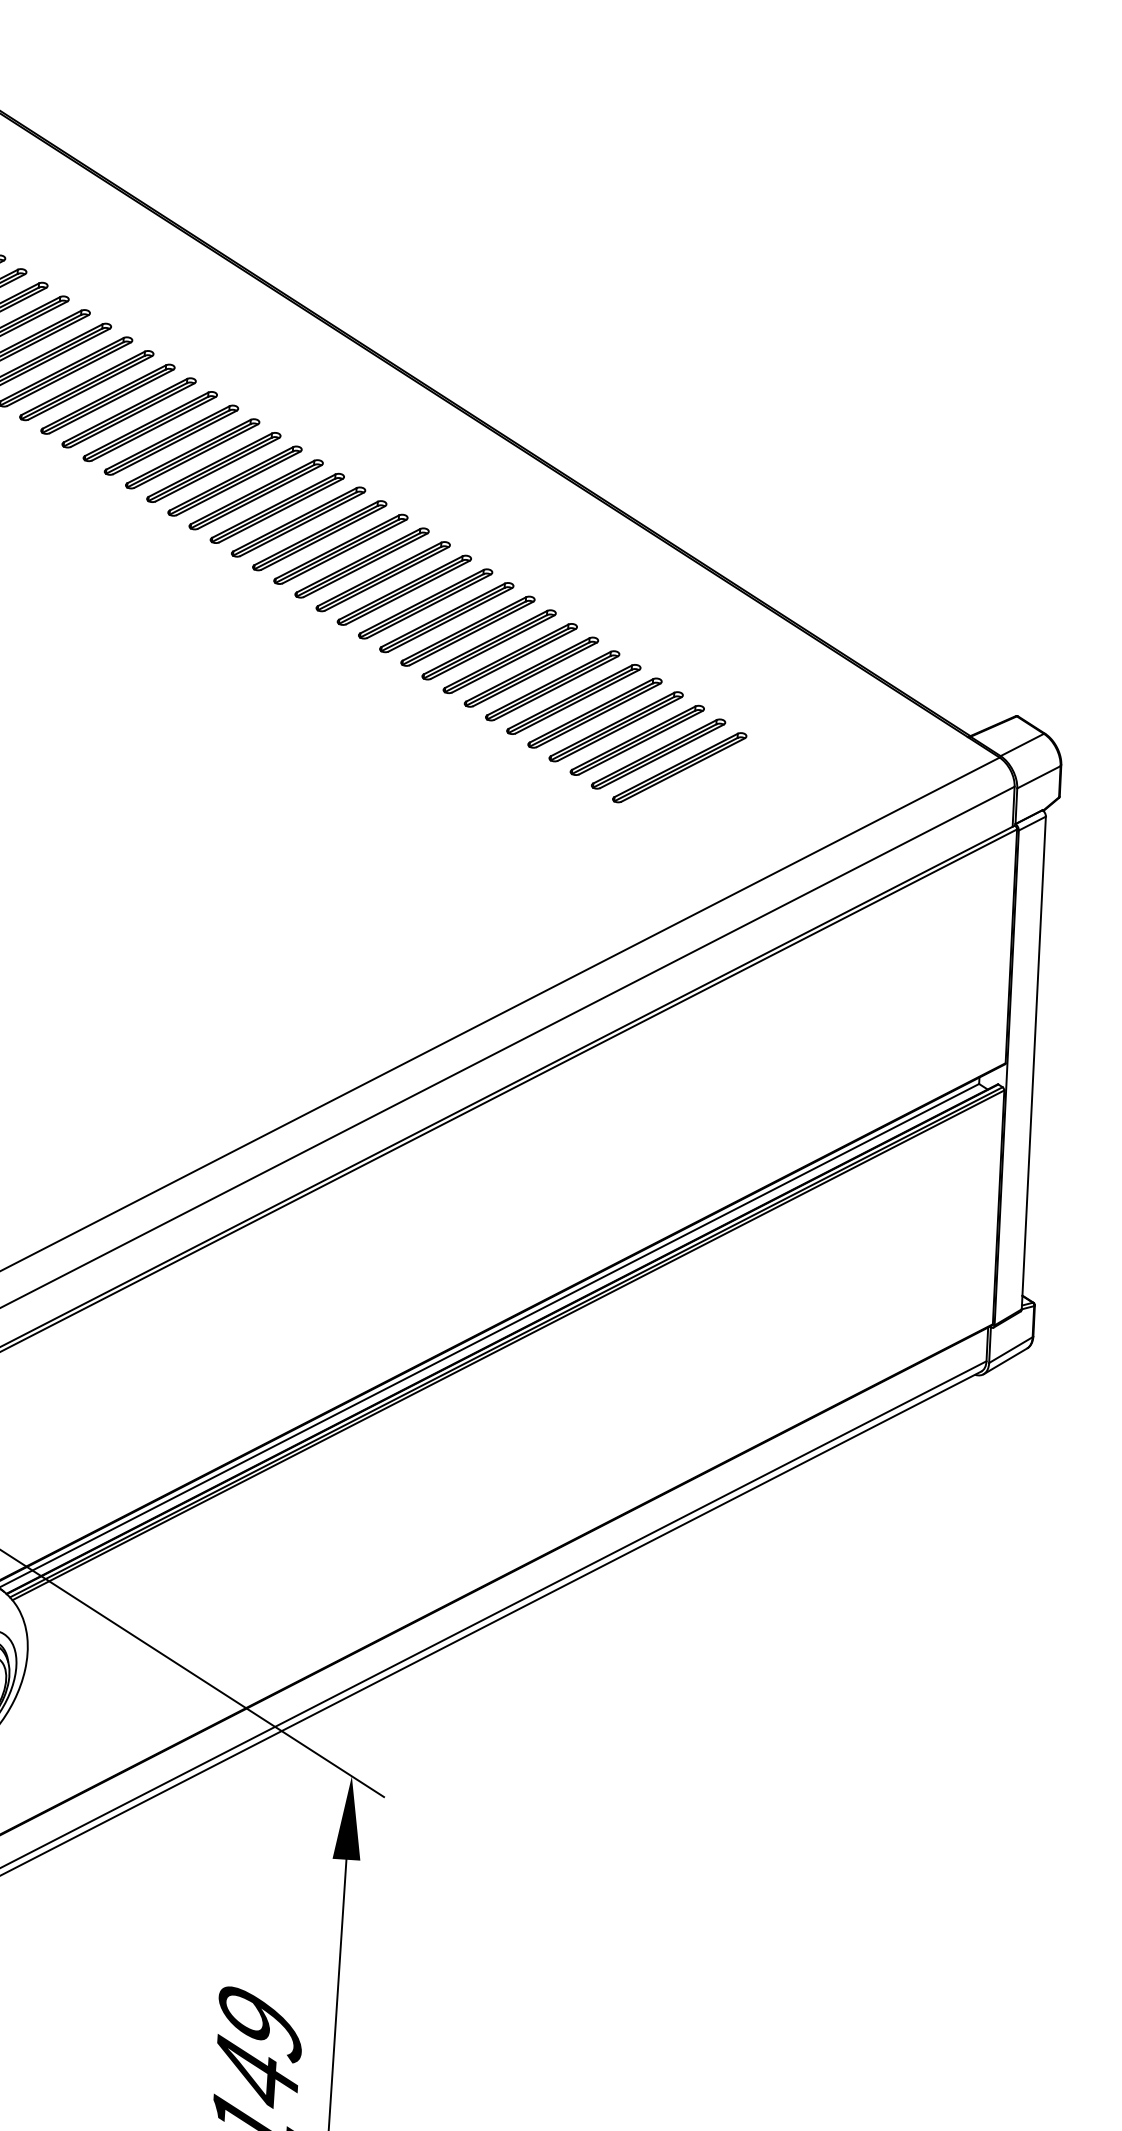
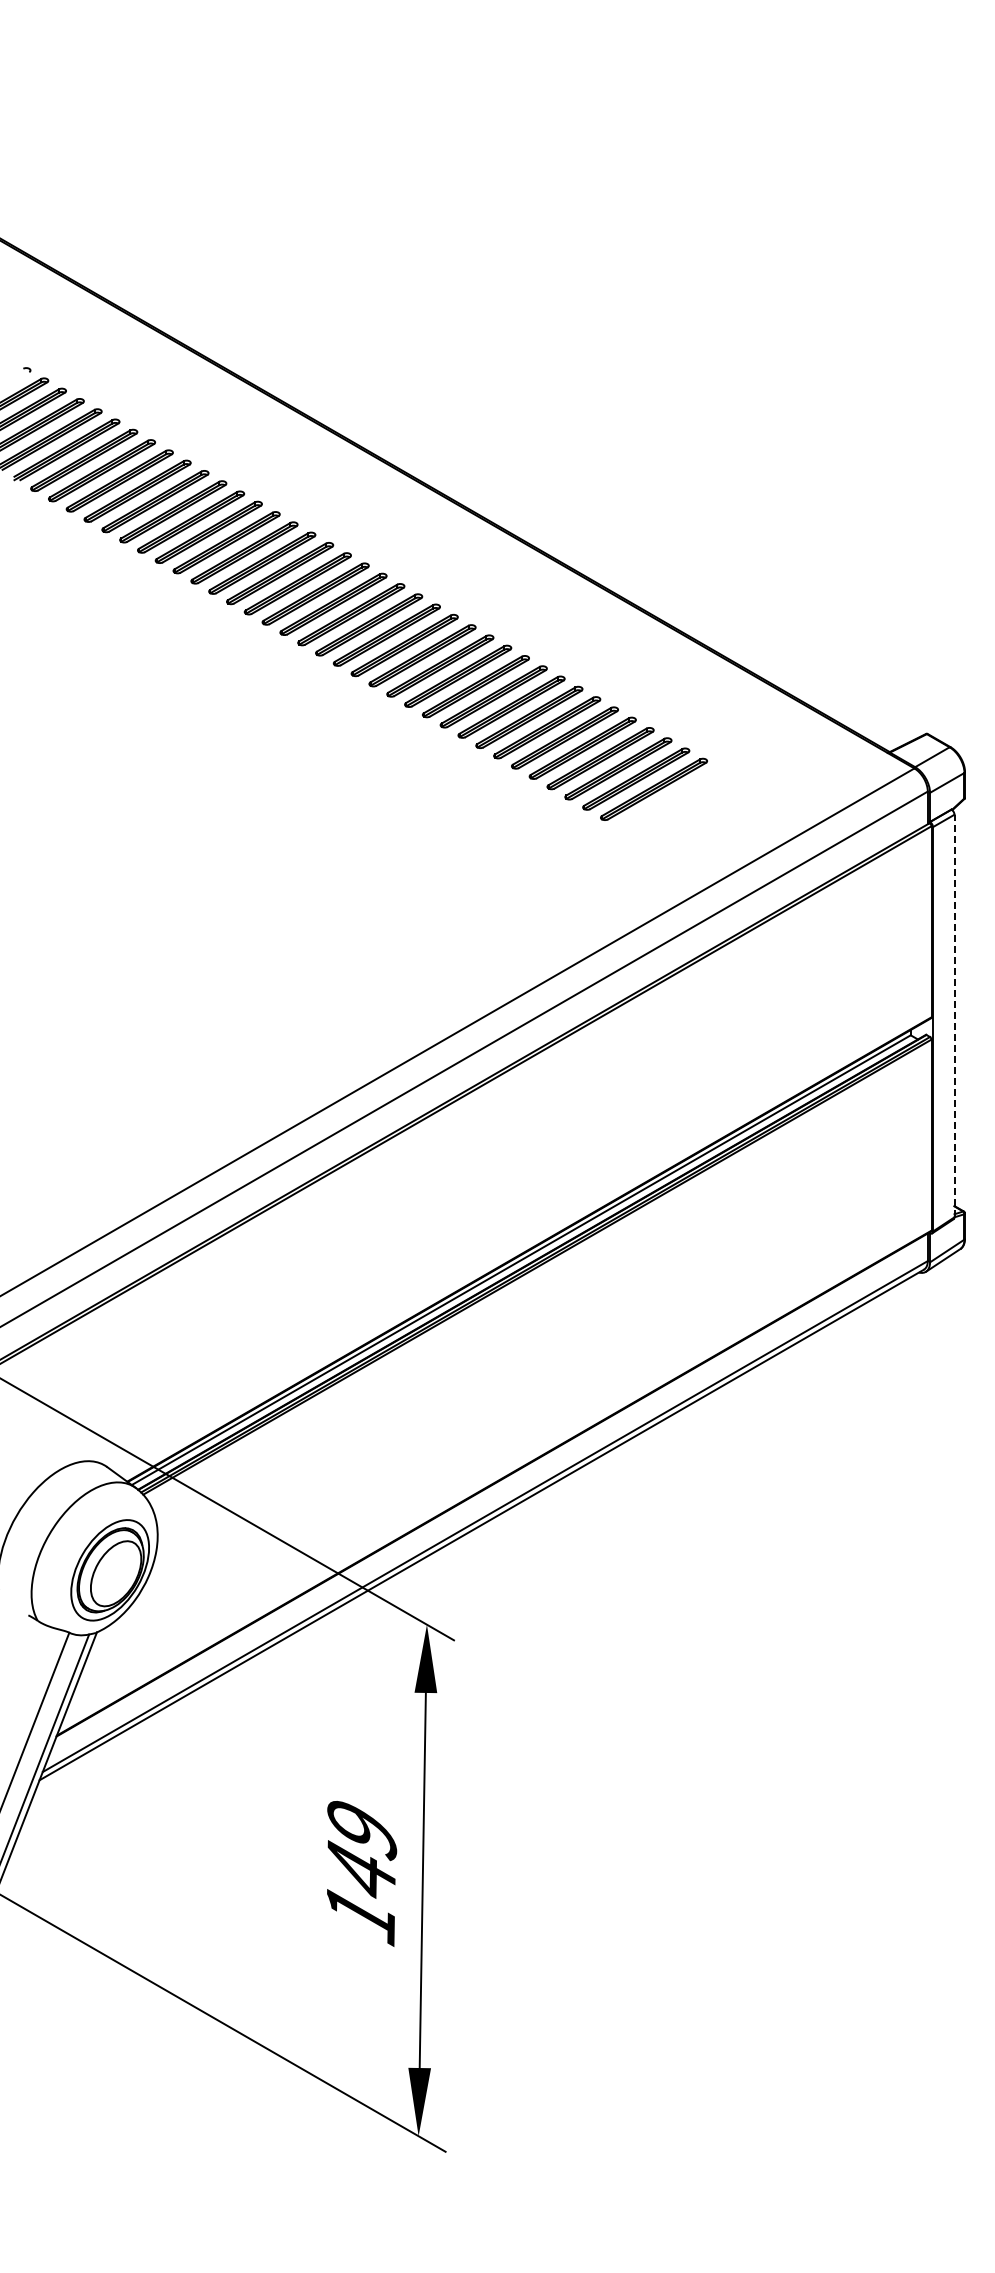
line: (1033, 1062) -> (954, 1015), solid -> dashed

